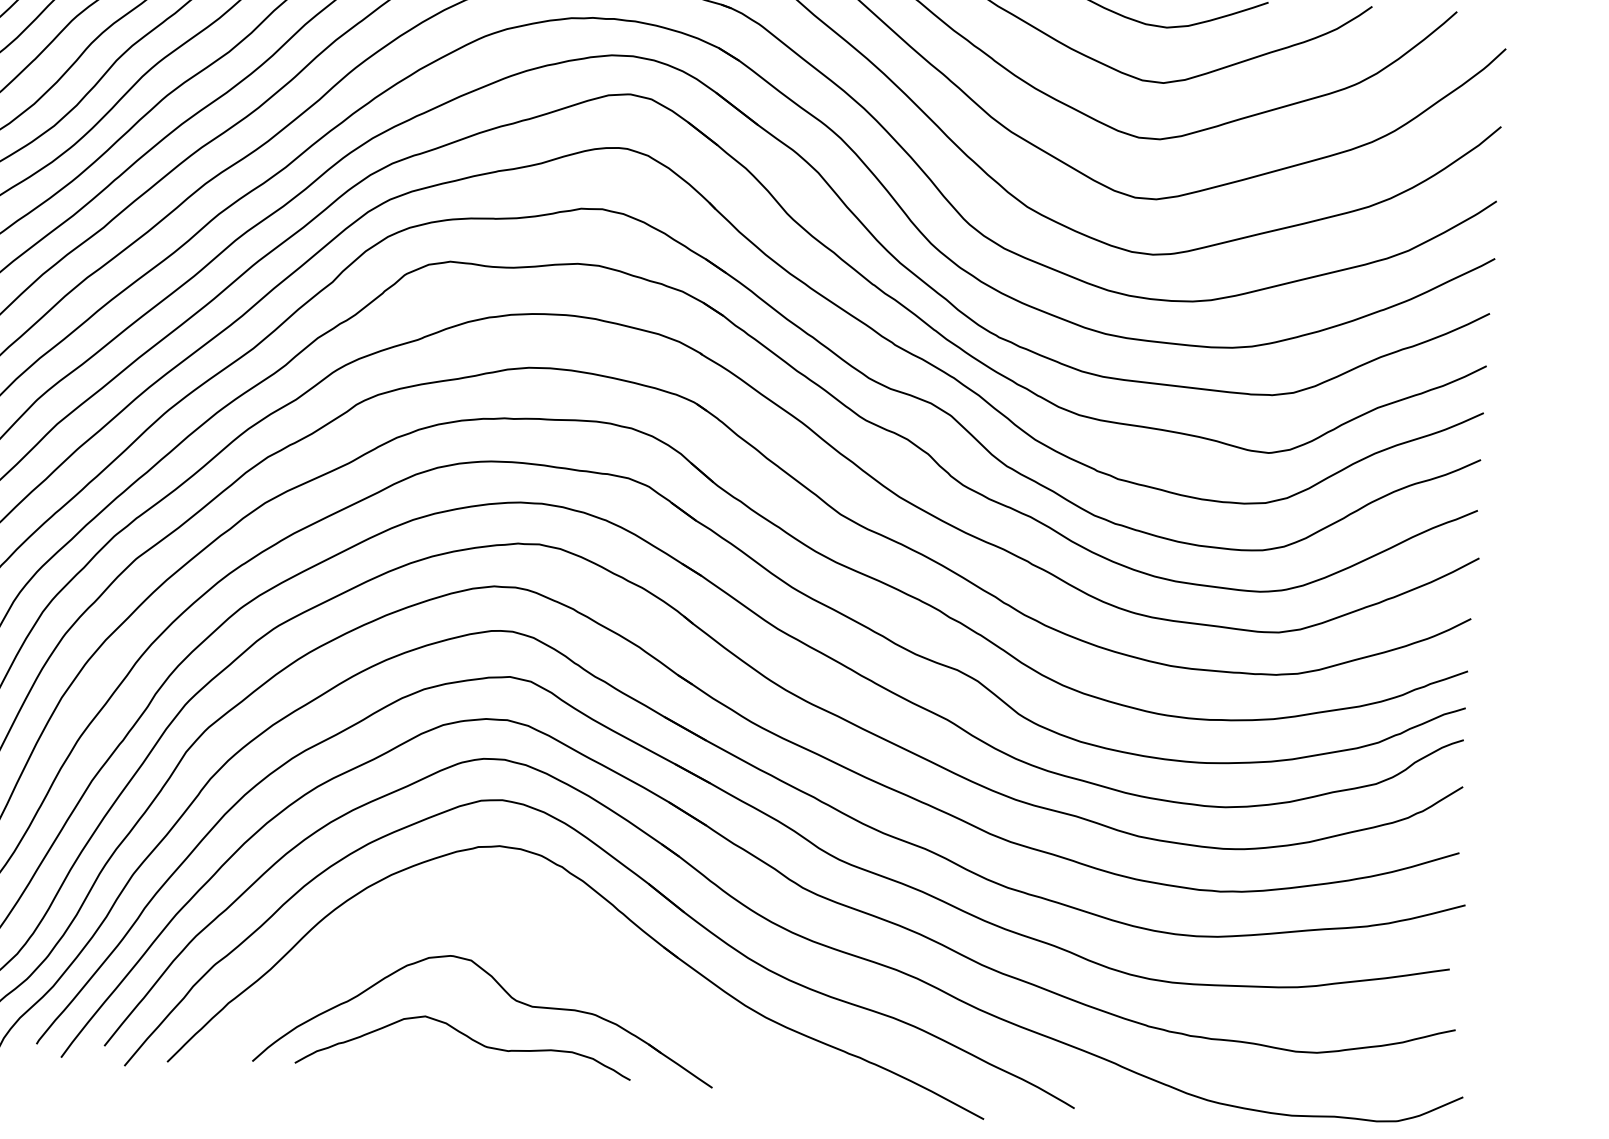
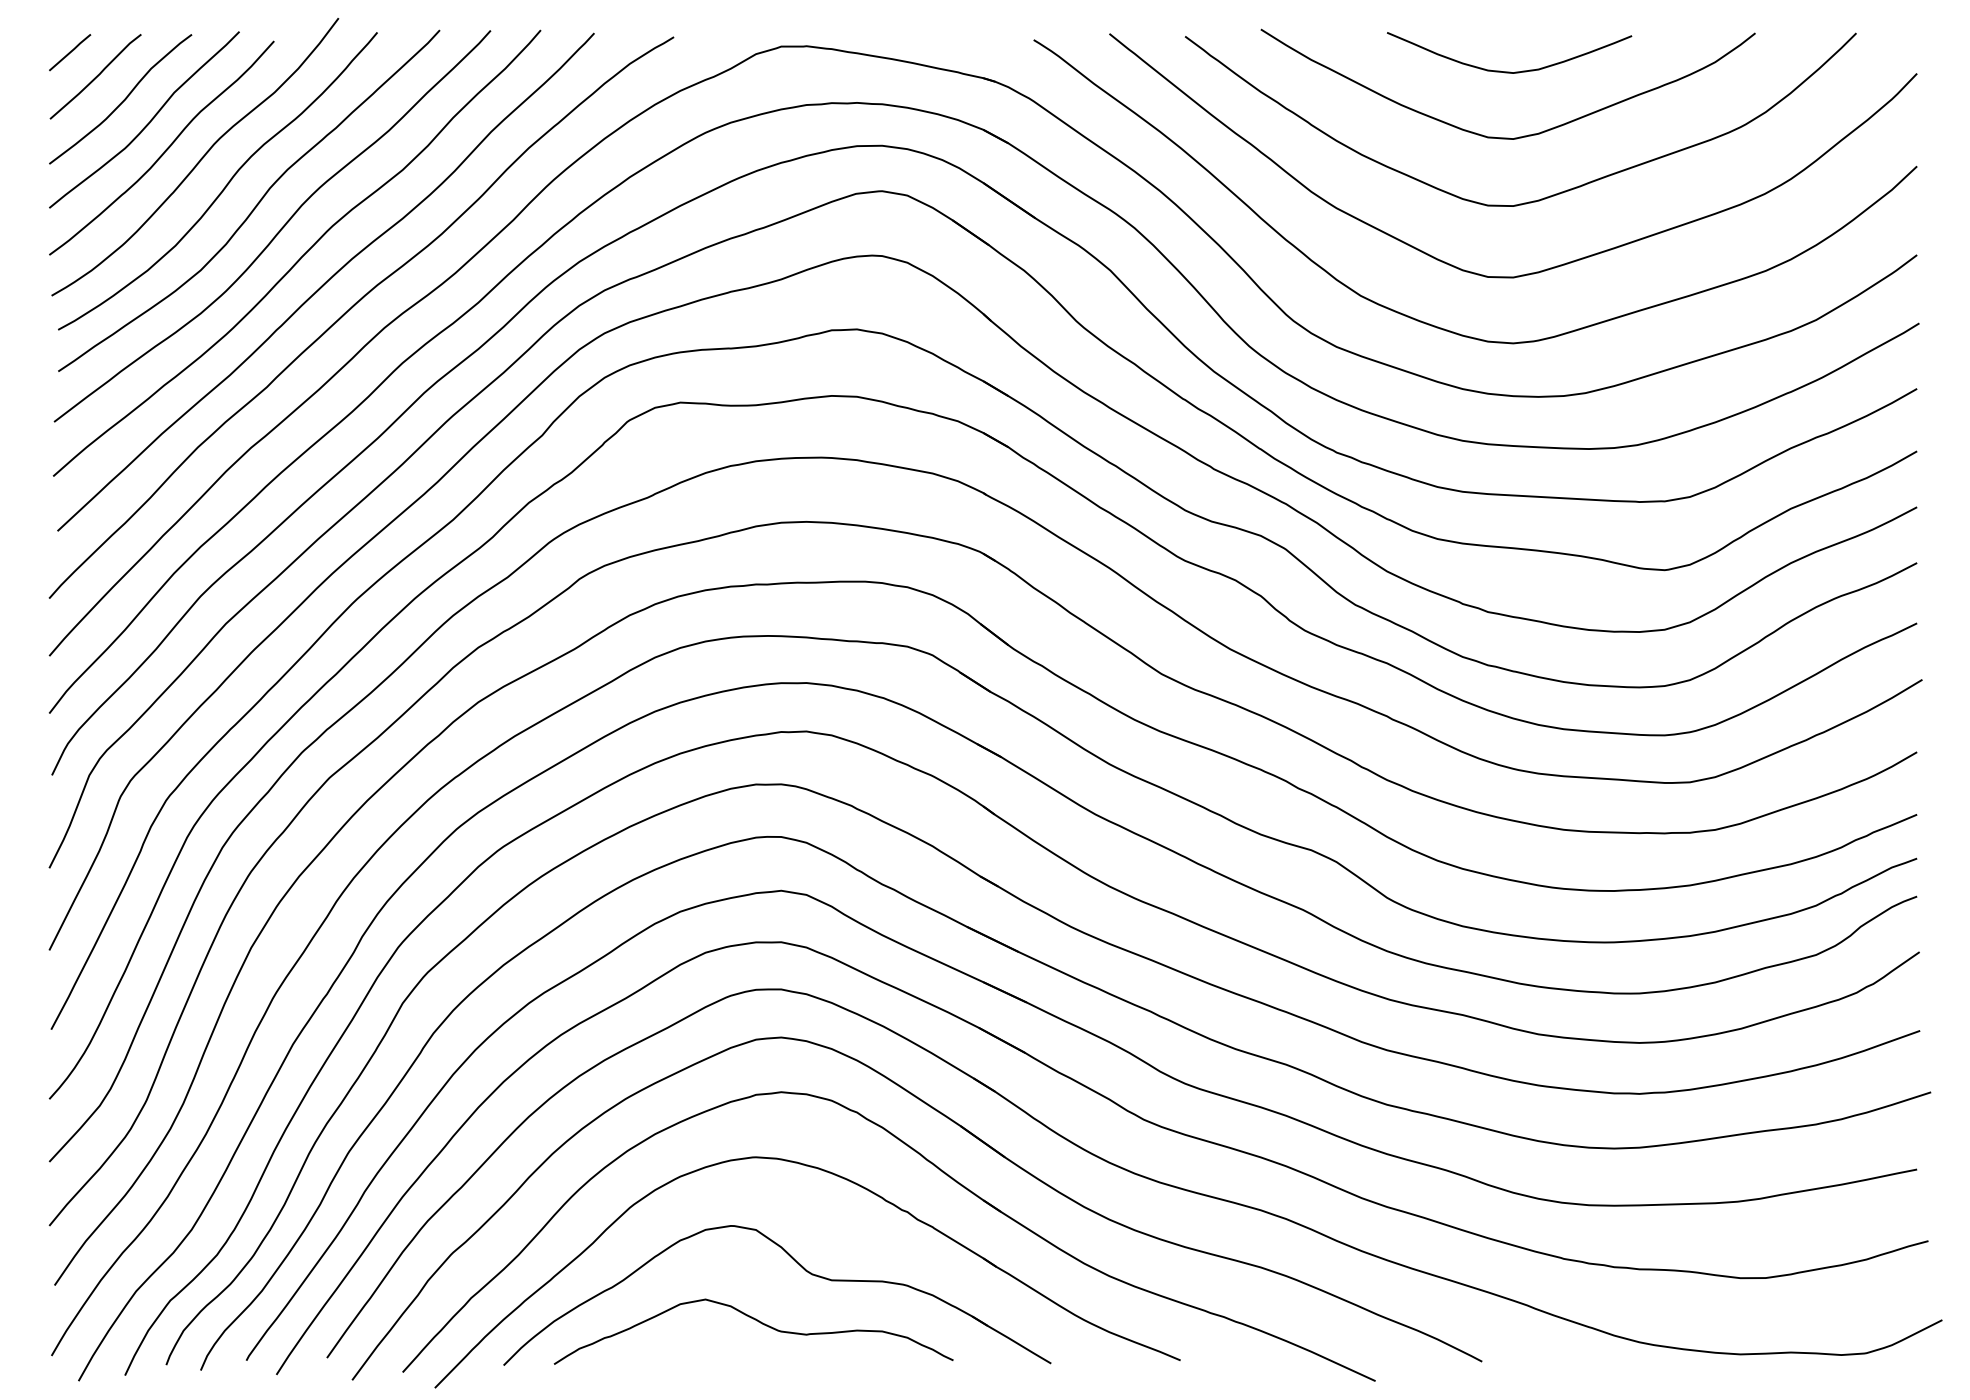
part: (554, 926) -> (852, 1183), added

